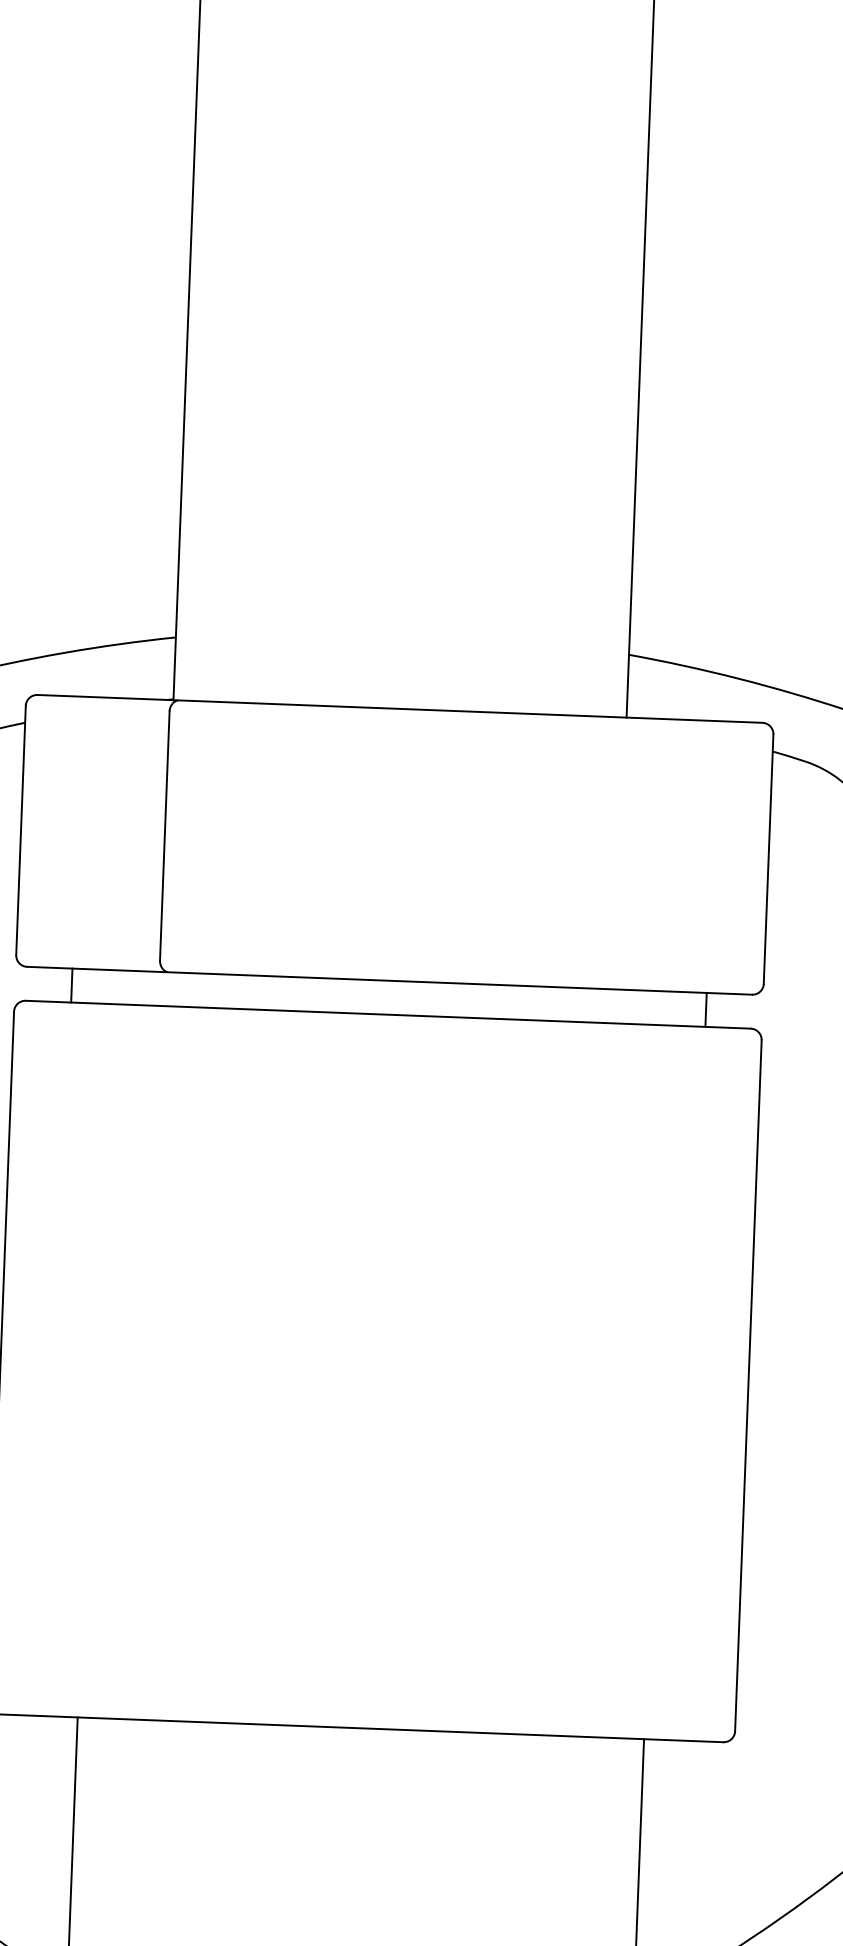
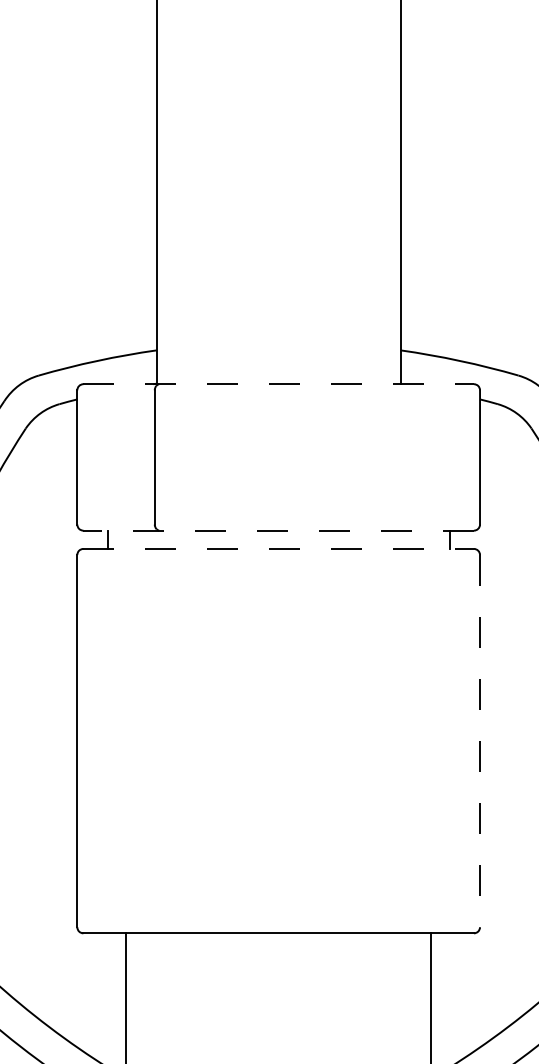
line: (401, 709) -> (279, 384), solid -> dashed
line: (389, 980) -> (278, 530), solid -> dashed
line: (389, 1013) -> (279, 548), solid -> dashed
line: (749, 1386) -> (480, 741), solid -> dashed

